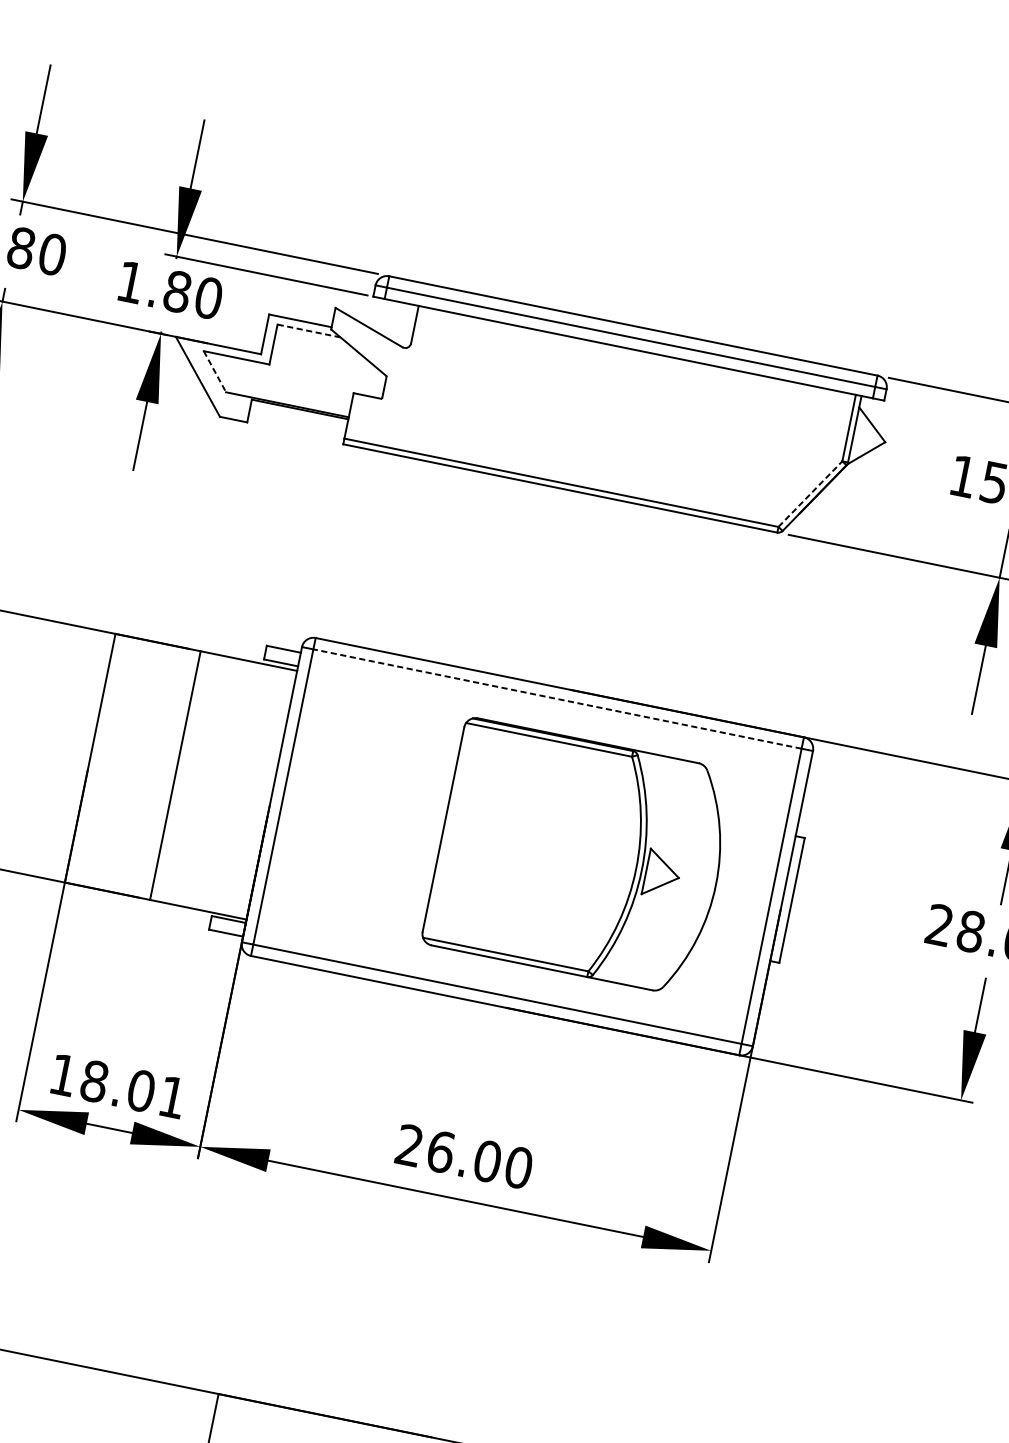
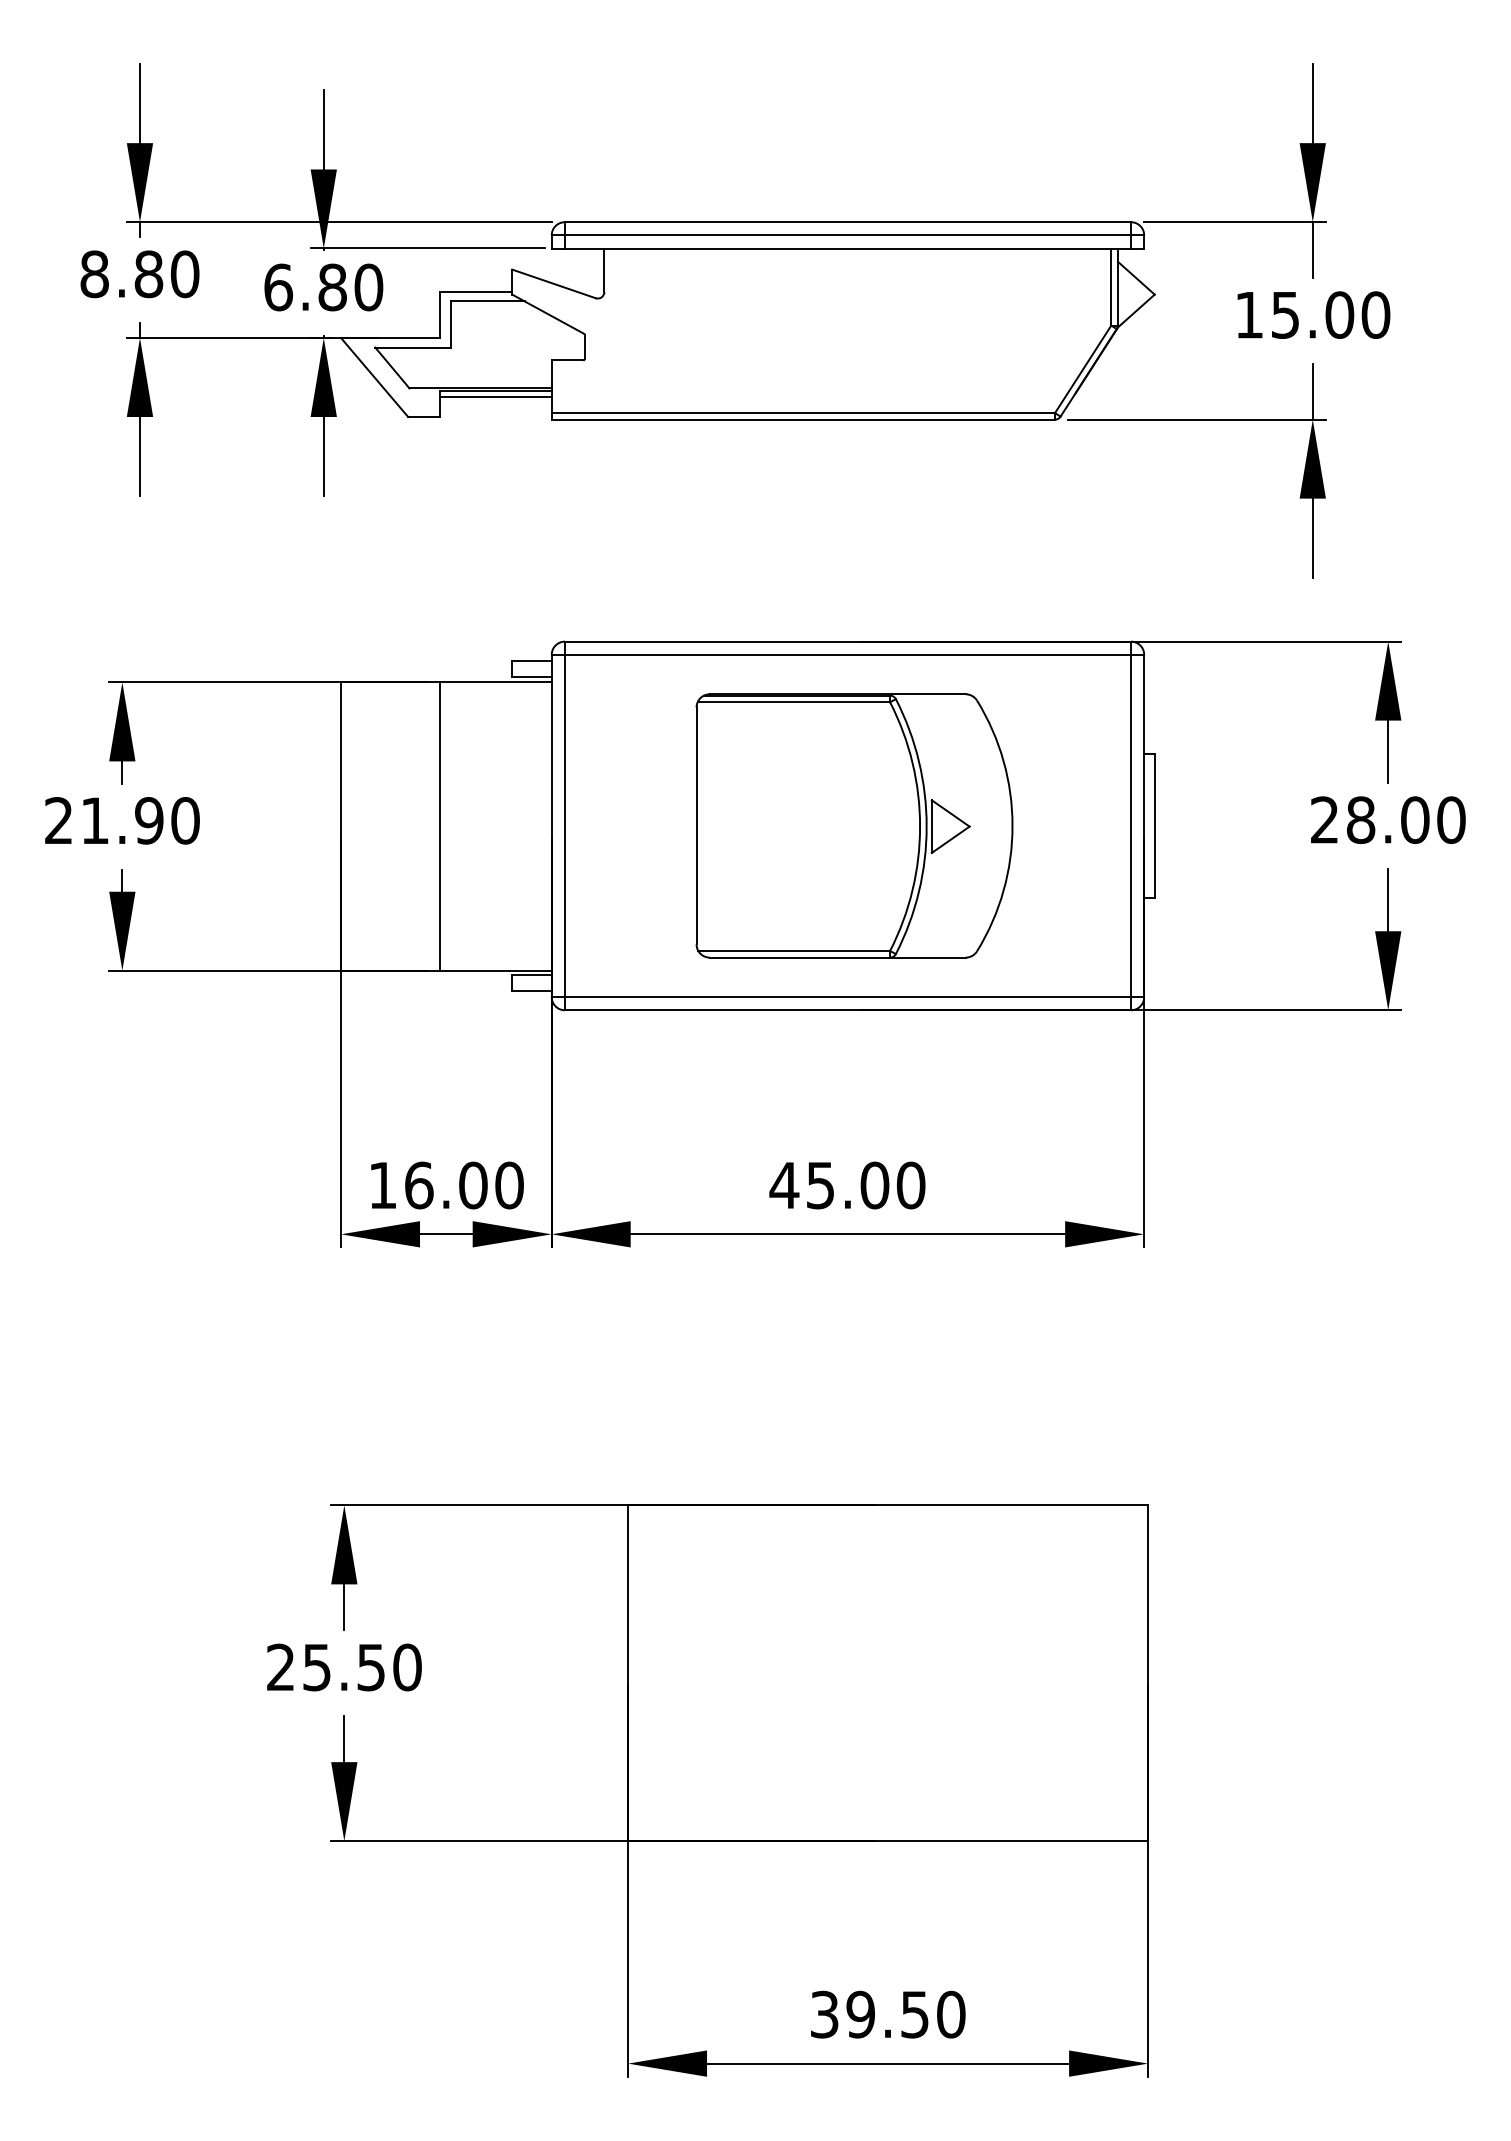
text: (130, 282) -> (278, 287), 1.80 -> 6.80
line: (309, 331) -> (488, 301), dashed -> solid
line: (215, 371) -> (392, 367), dashed -> solid
line: (298, 415) -> (495, 397), added
line: (810, 493) -> (1083, 368), dashed -> solid
line: (557, 698) -> (847, 654), dashed -> solid
part: (579, 856) -> (854, 825), moved
text: (133, 1089) -> (464, 1185), 18.01 -> 16.00
text: (425, 1148) -> (802, 1185), 26.00 -> 45.00

